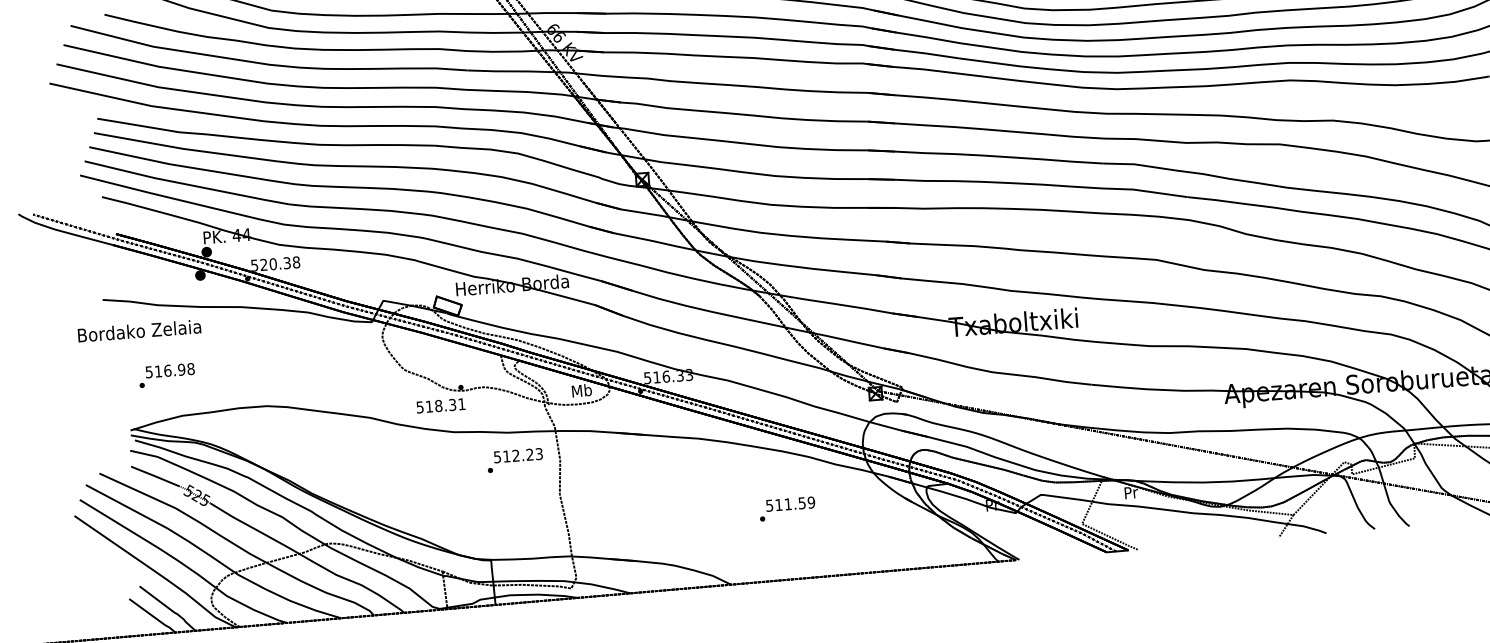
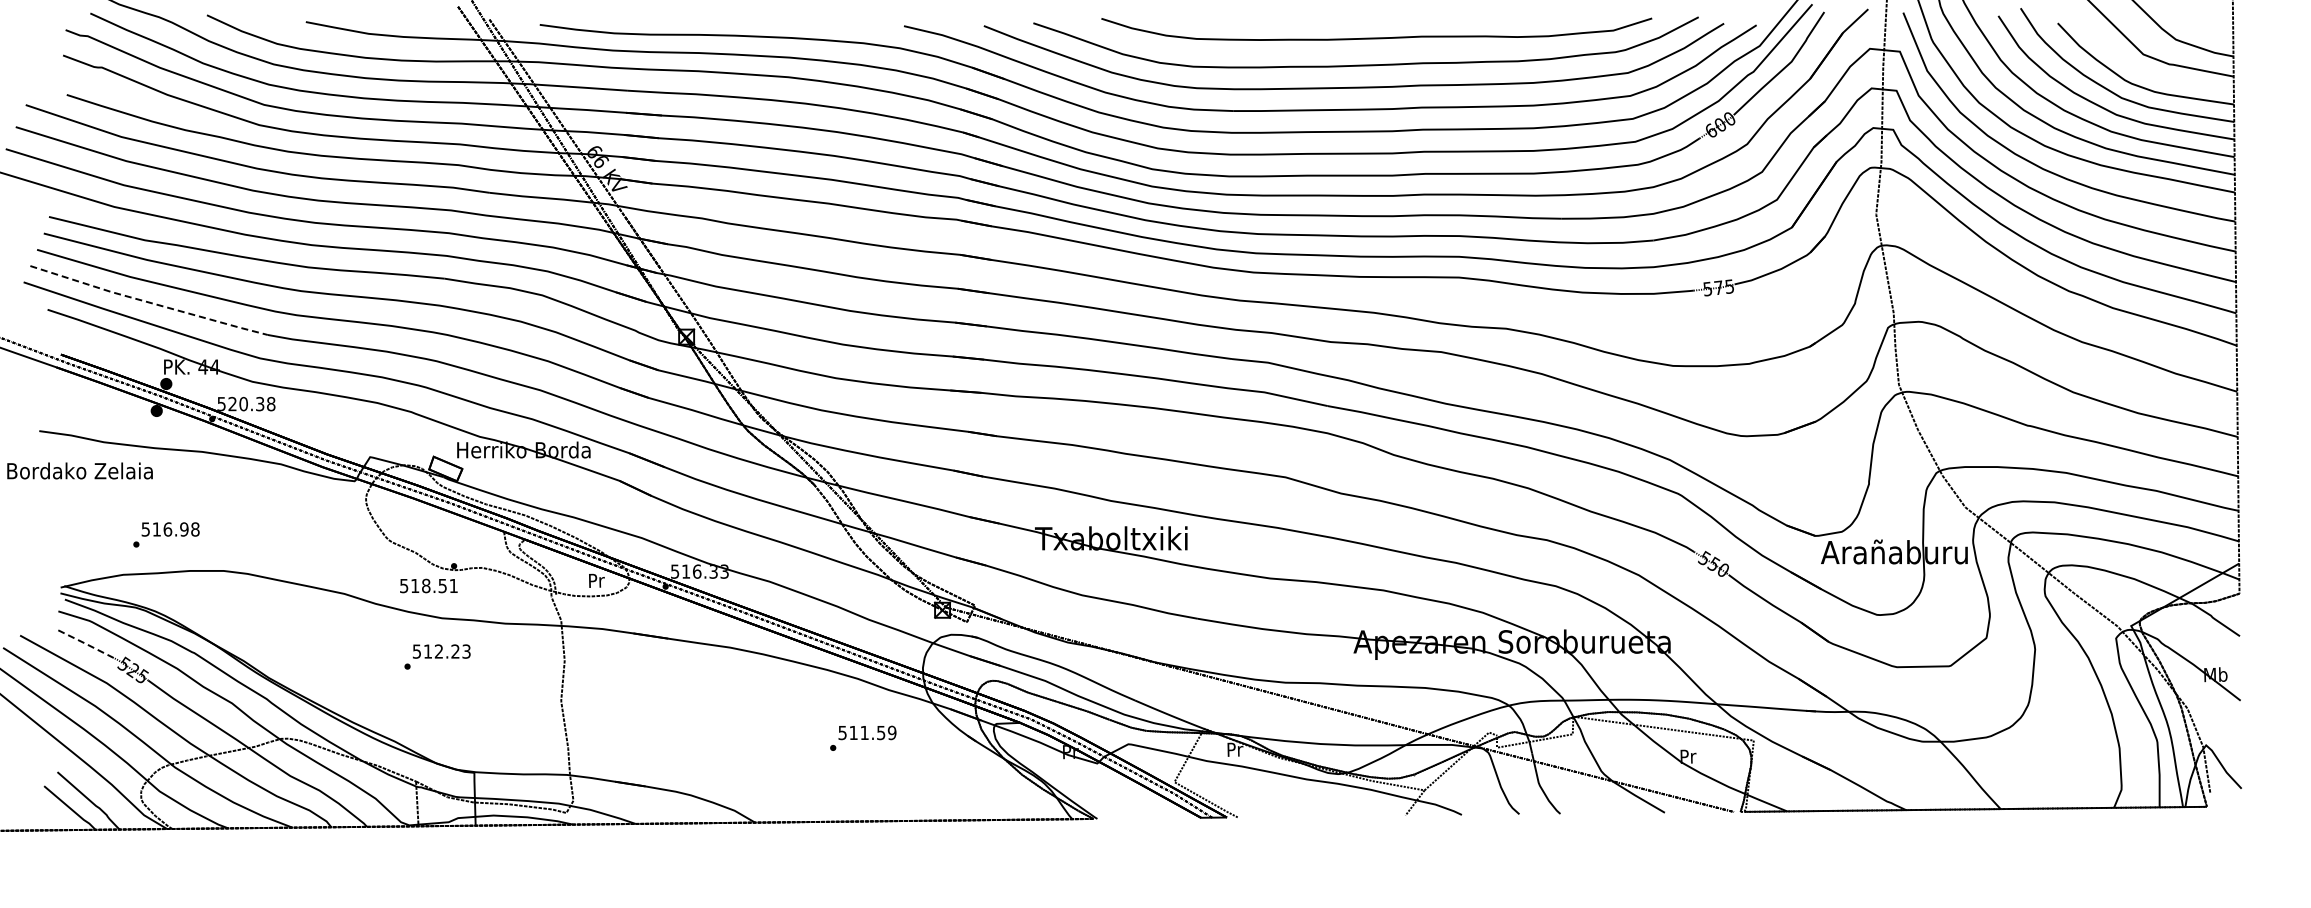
line: (186, 184) -> (148, 302), solid -> dashed
text: (166, 375) -> (166, 534), moved
text: (581, 390) -> (596, 580), Mb -> Pr
text: (452, 404) -> (442, 585), 518.31 -> 518.51
text: (515, 460) -> (437, 656), moved
line: (155, 476) -> (85, 643), solid -> dashed
text: (787, 508) -> (863, 737), moved

